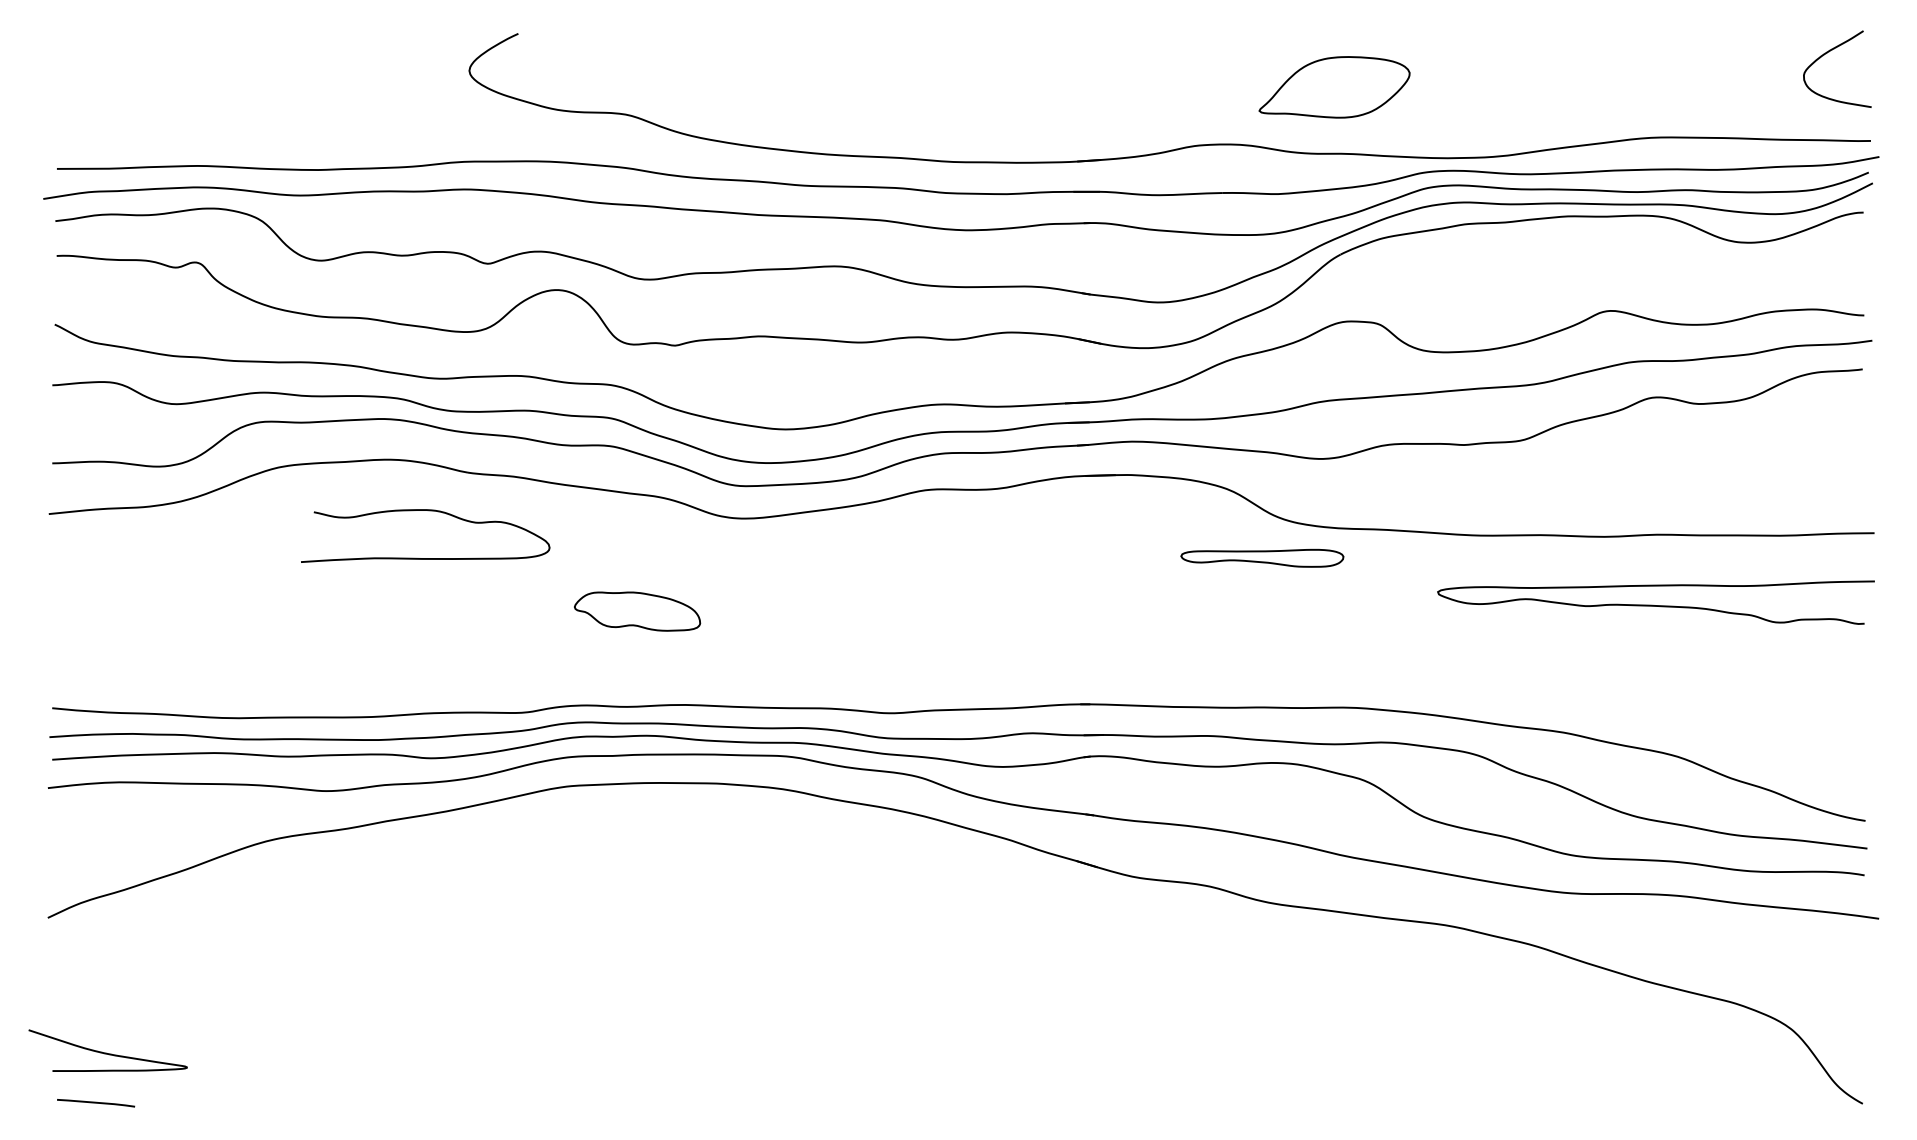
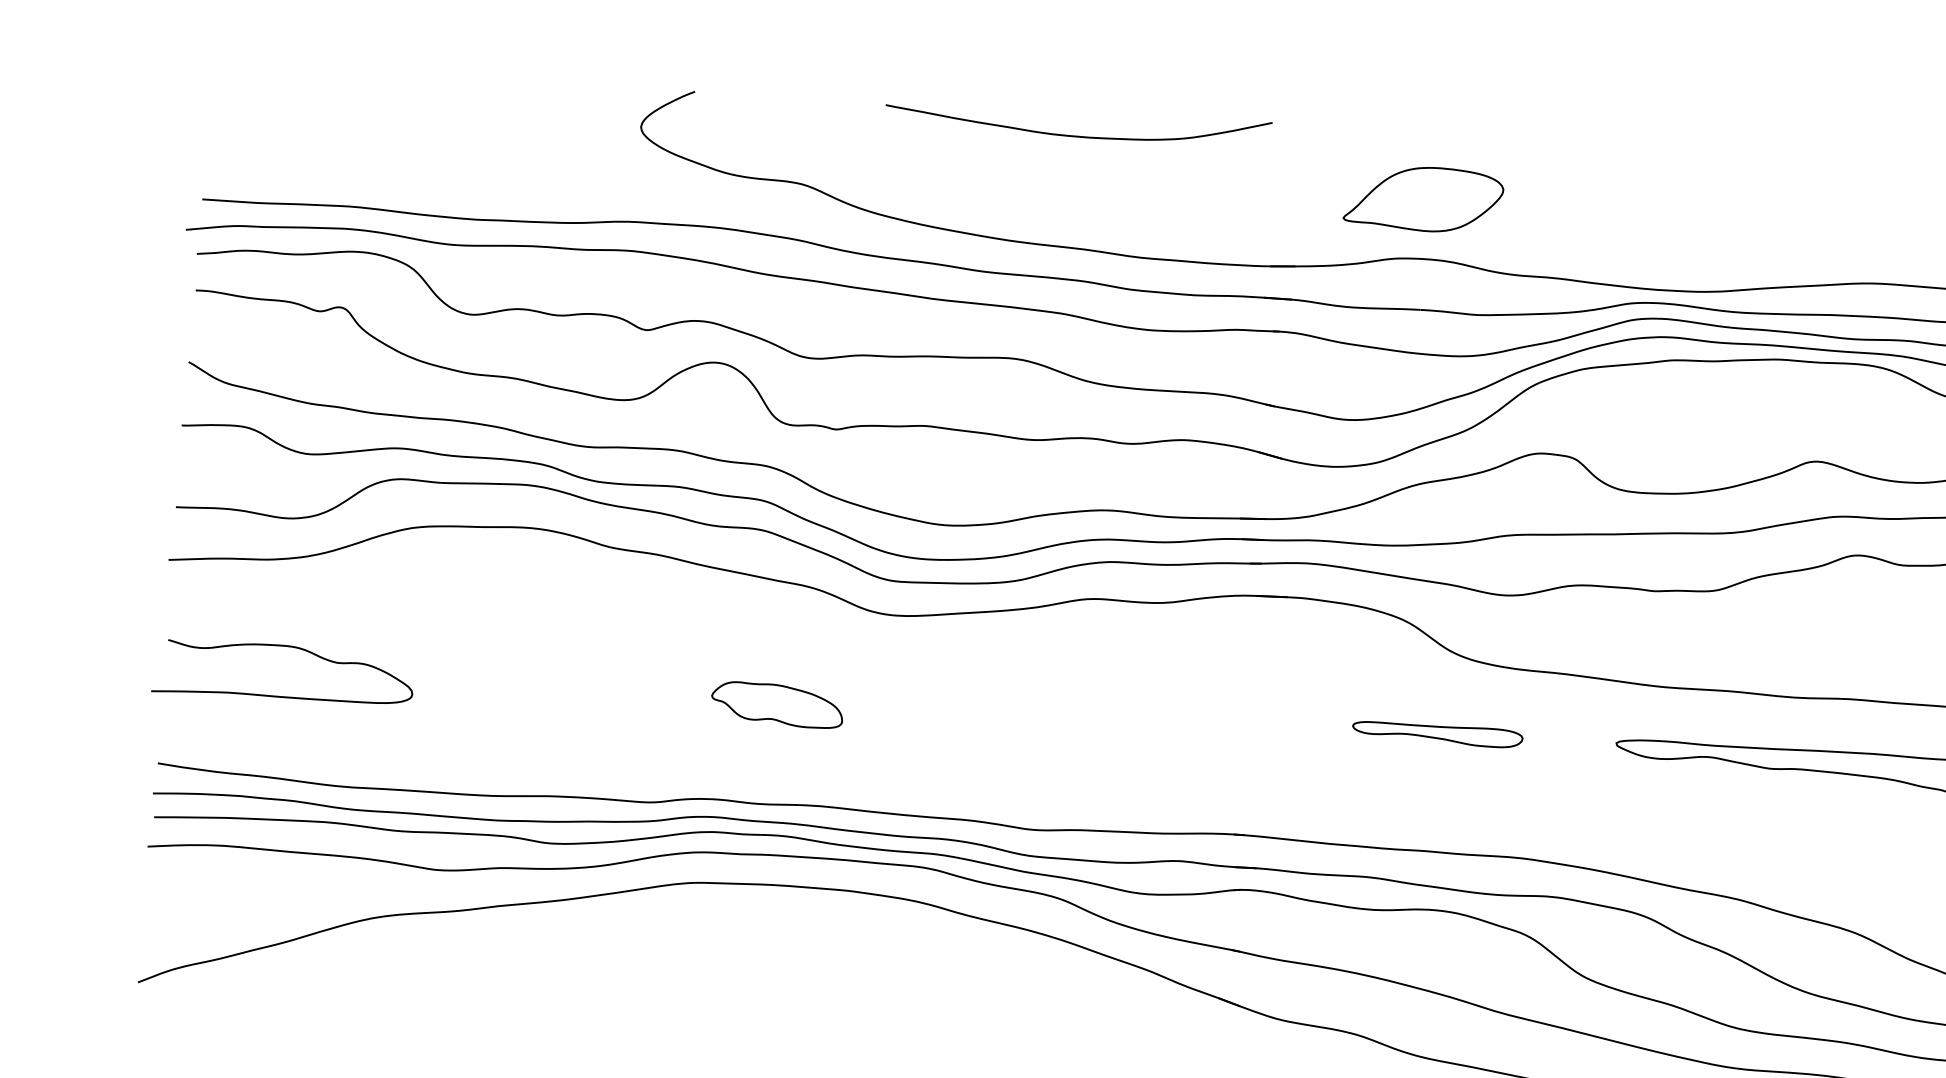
curve: (884, 50) -> (1076, 136), added
part: (1334, 87) -> (1423, 199), moved
part: (1262, 557) -> (1437, 733), moved
curve: (425, 558) -> (281, 696), moved

